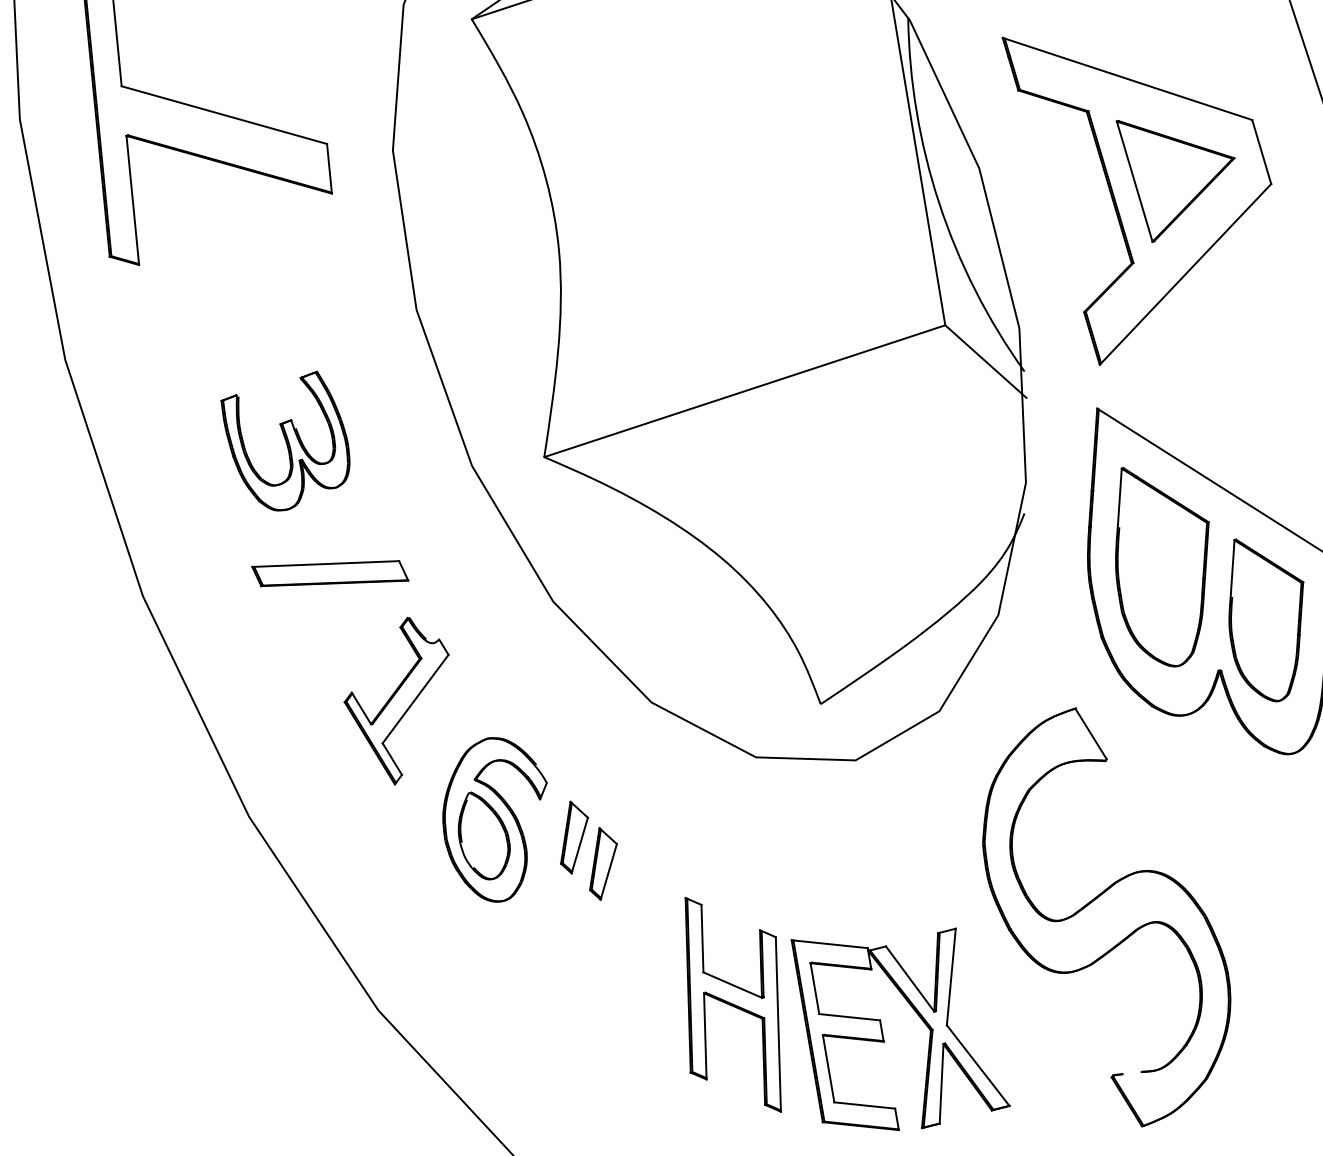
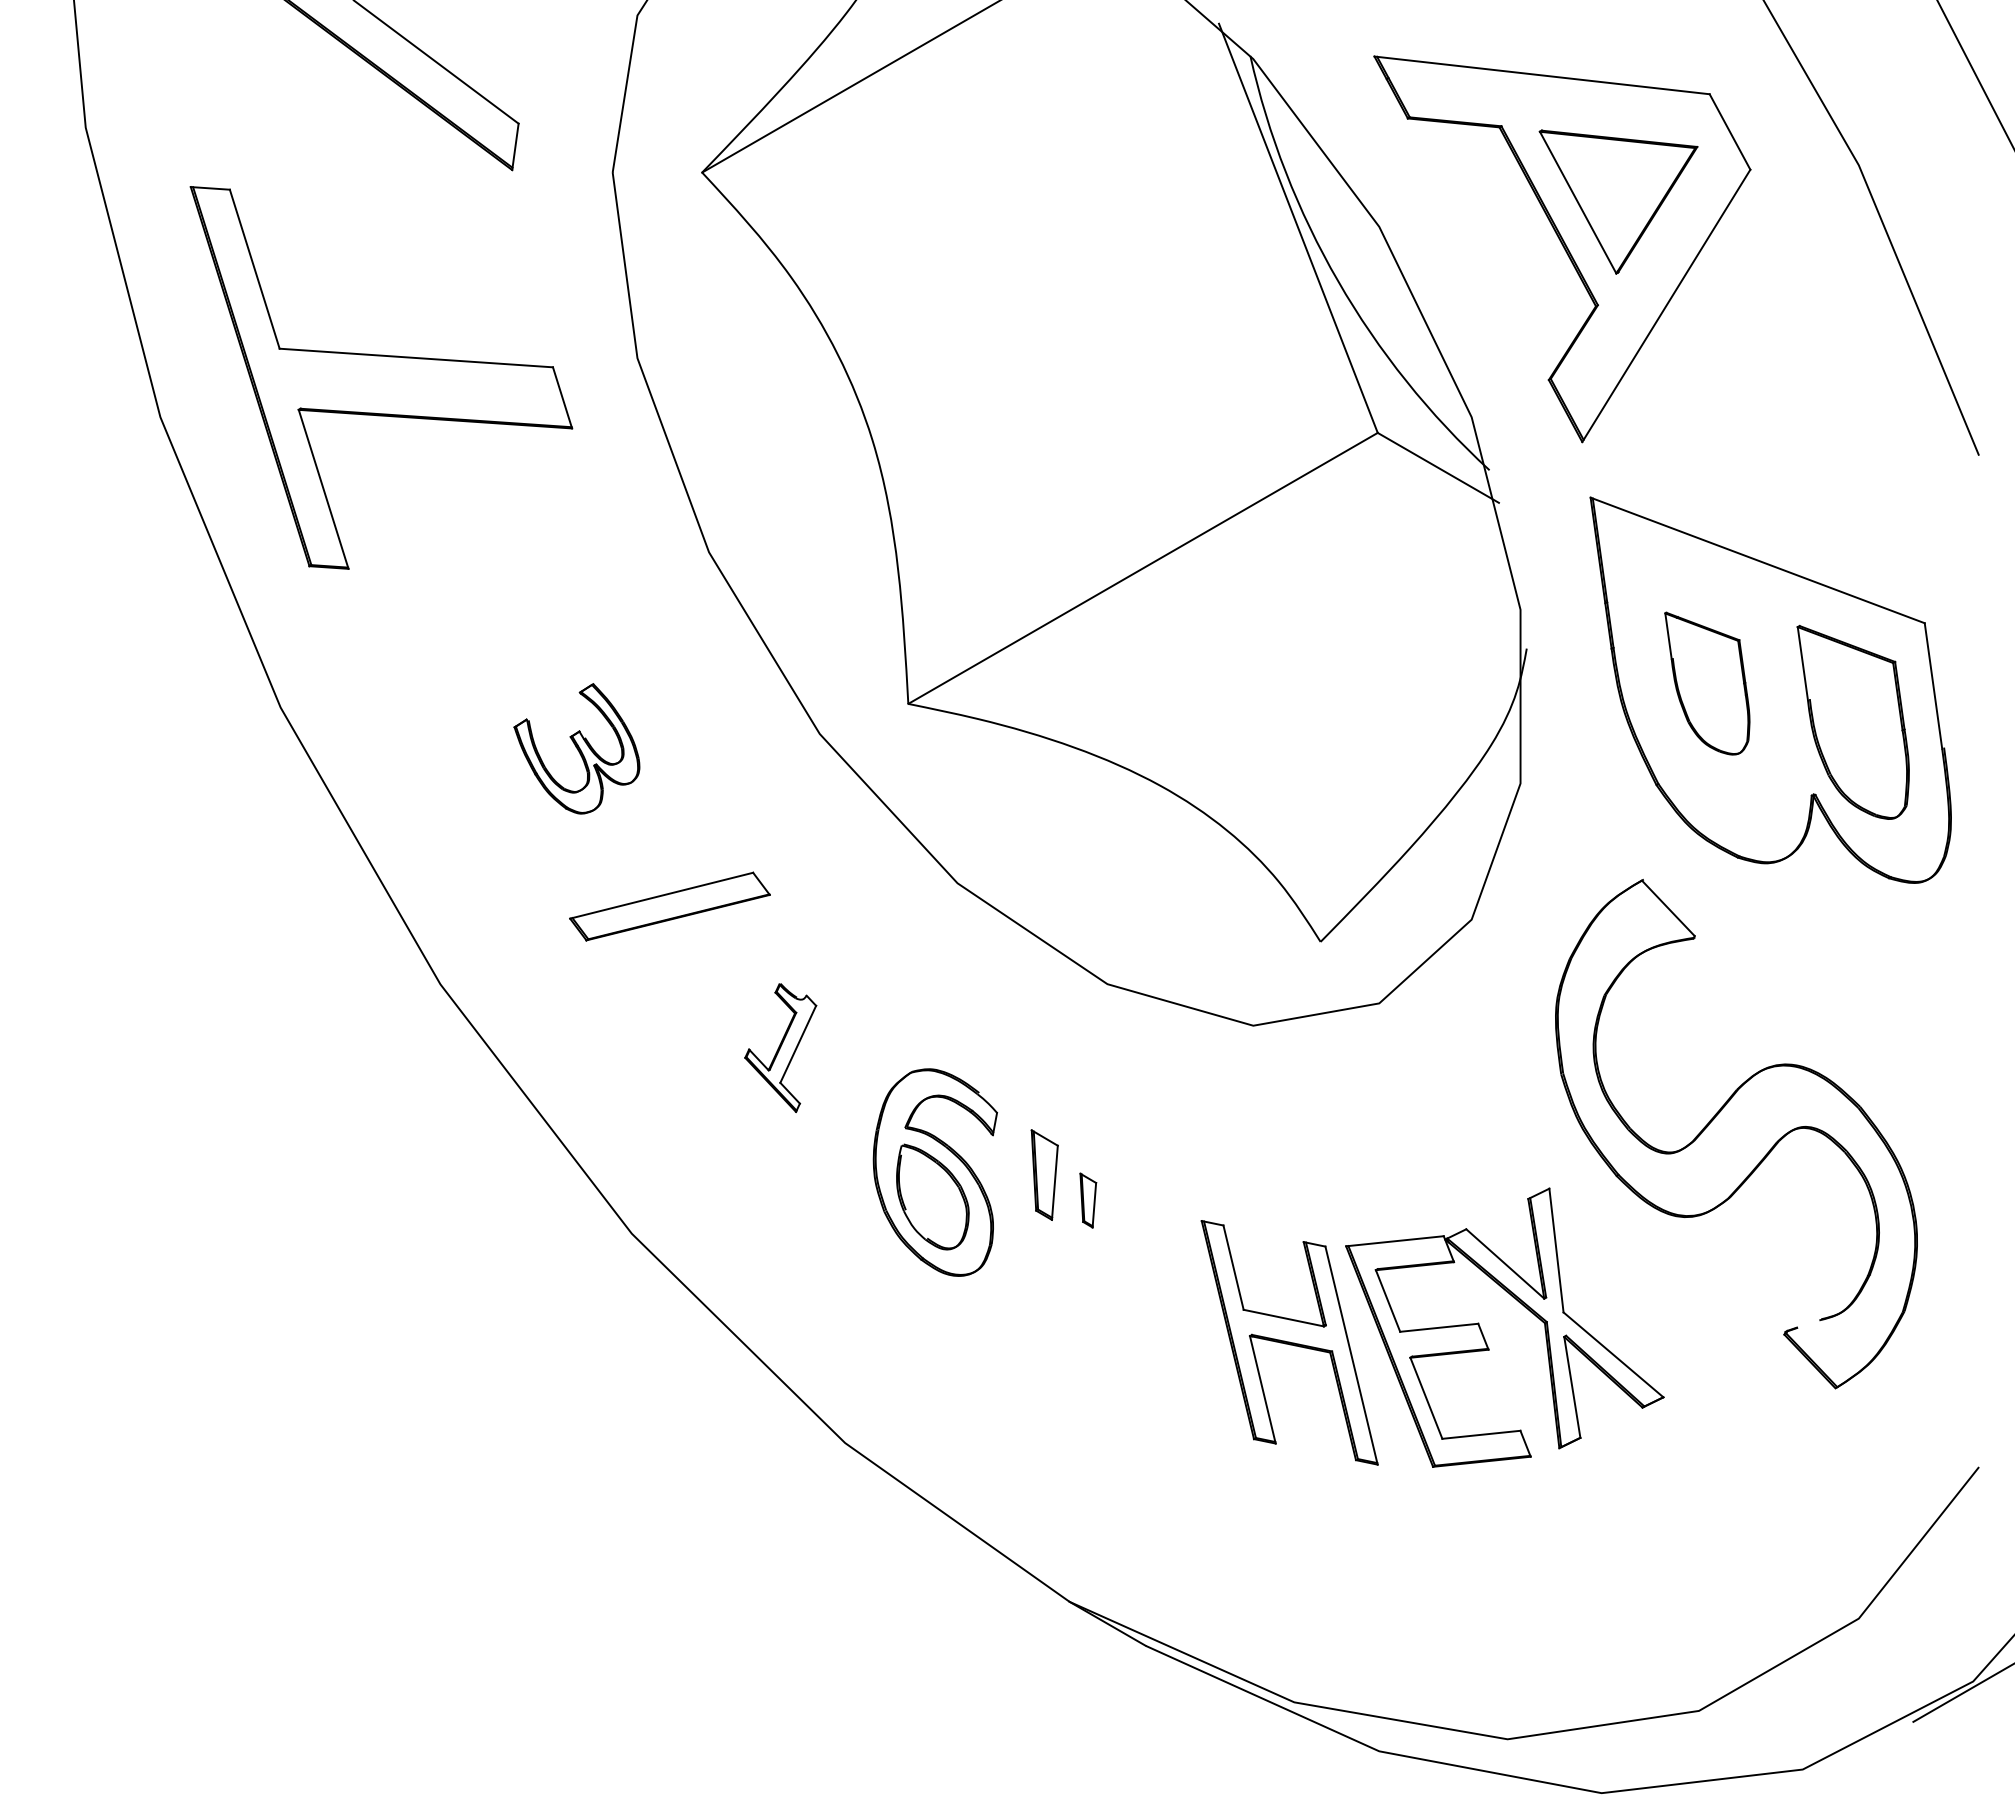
part: (284, 438) -> (576, 748), size x0.7
part: (1156, 568) -> (1707, 683), size x0.6
part: (392, 698) -> (780, 1047), size x0.6
part: (602, 864) -> (1088, 1200), size x0.6

